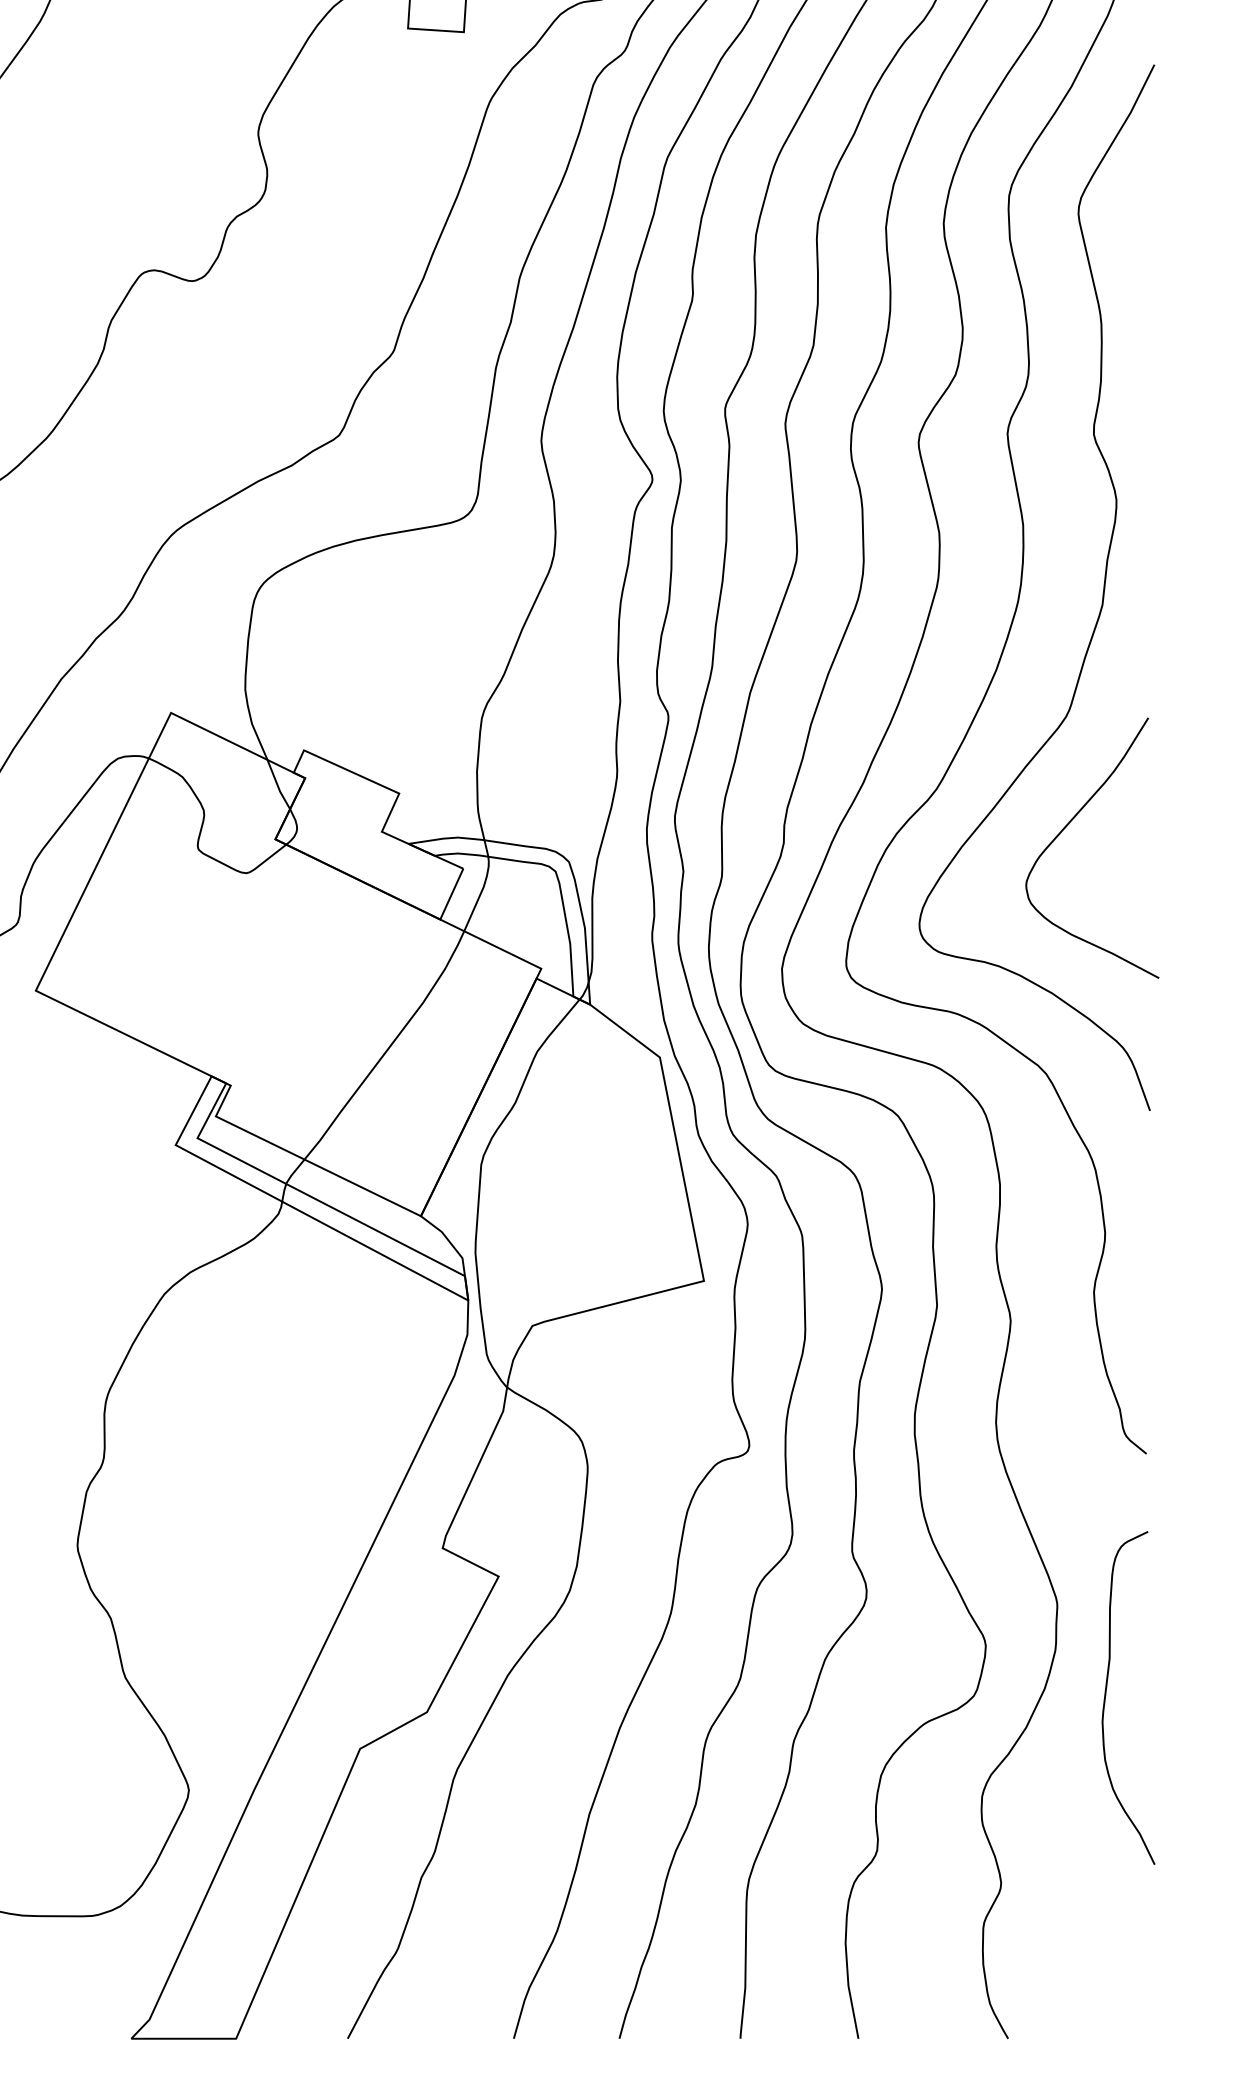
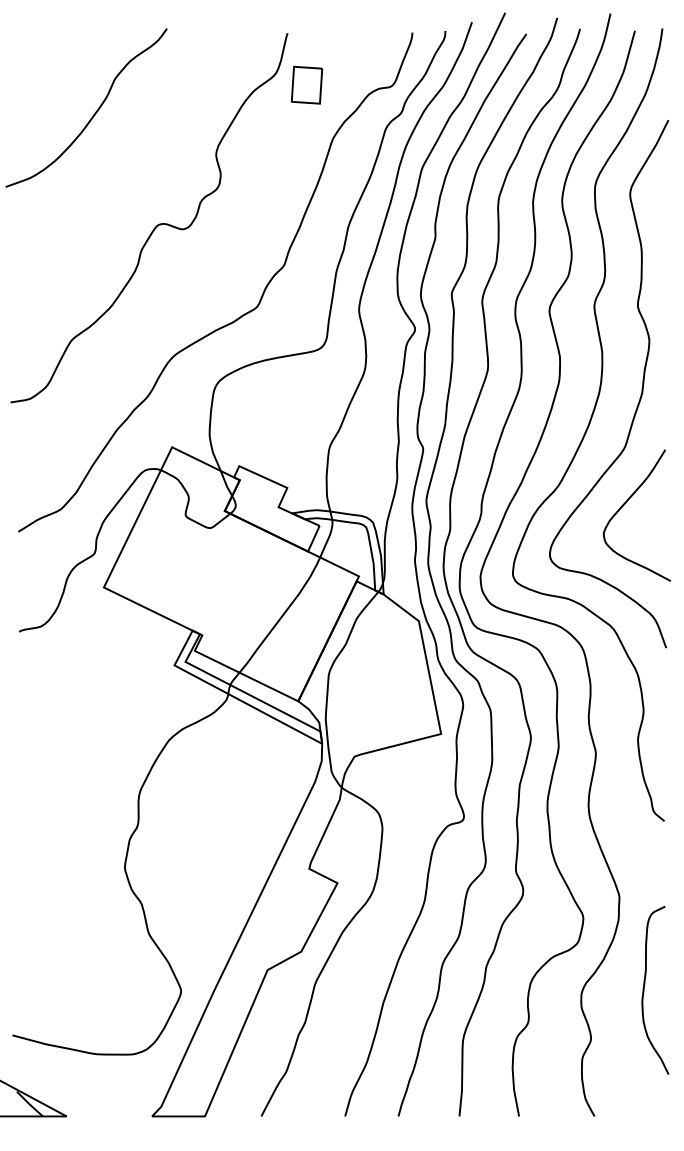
curve: (1106, 1696) -> (644, 989), moved

